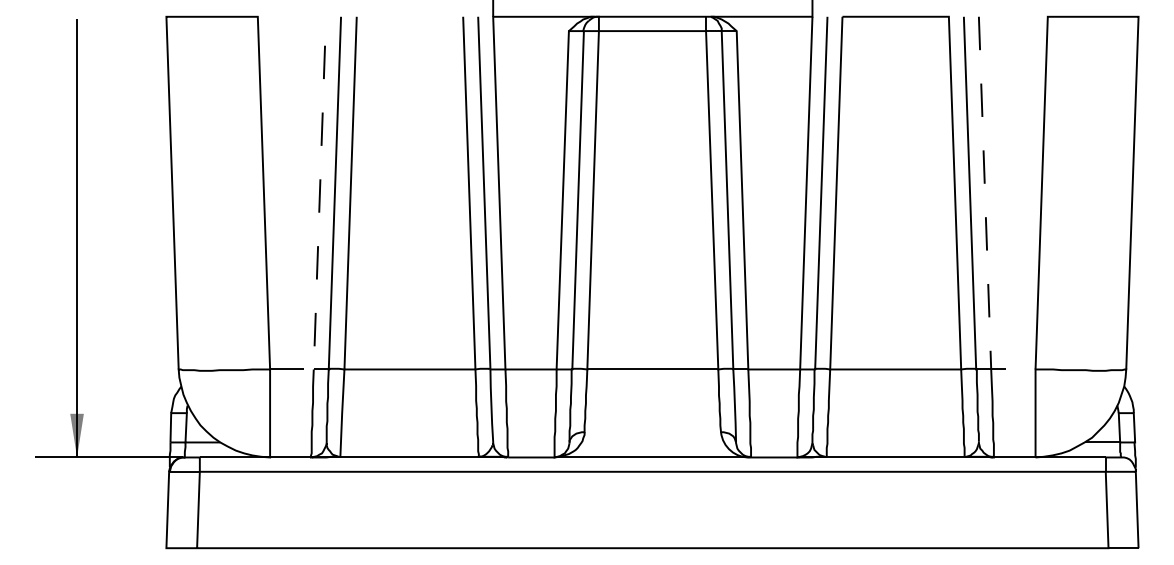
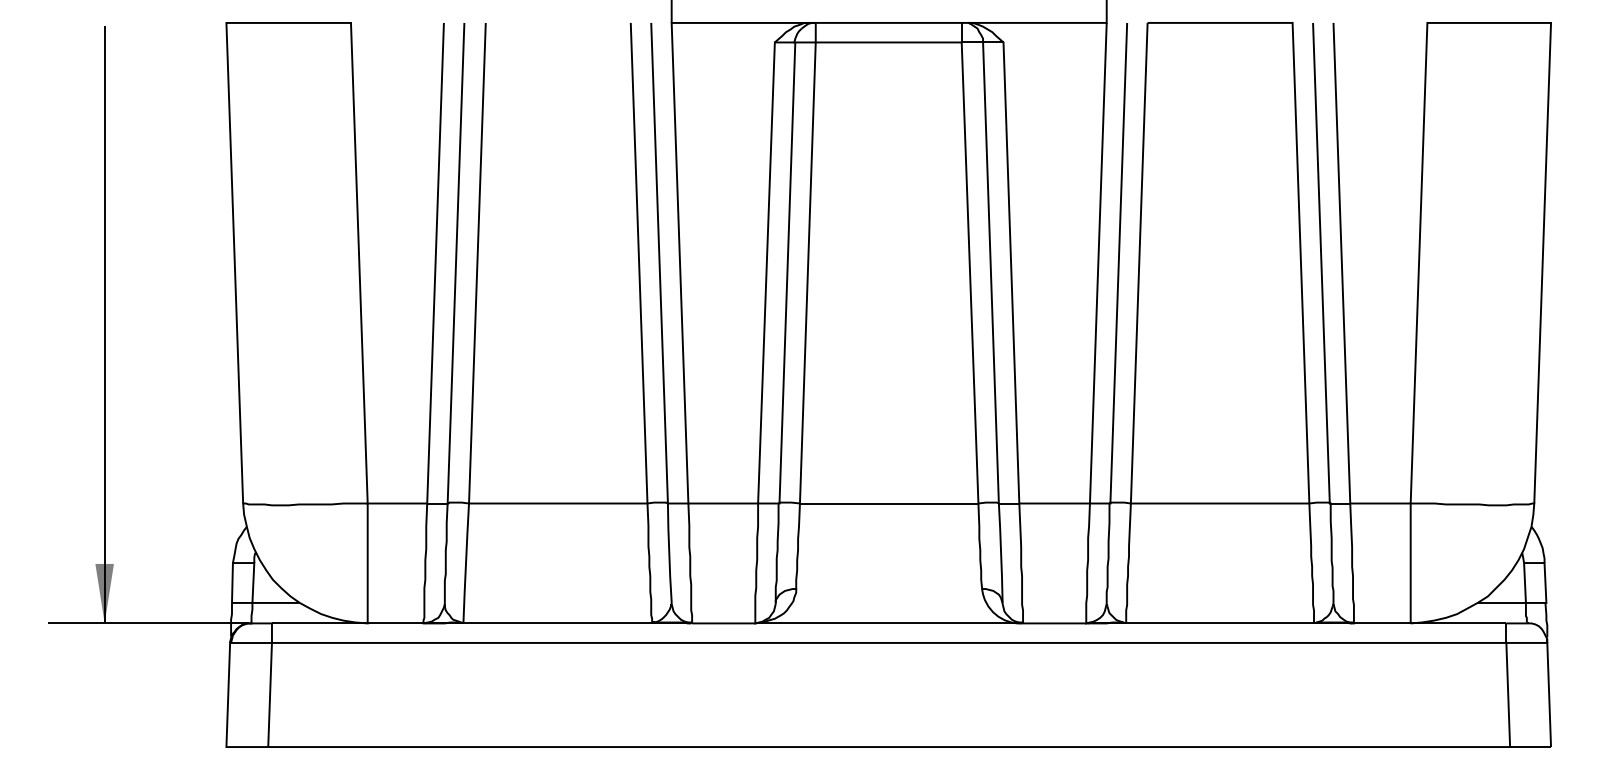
line: (319, 215) -> (434, 293), dashed -> solid
line: (985, 216) -> (1342, 294), dashed -> solid

